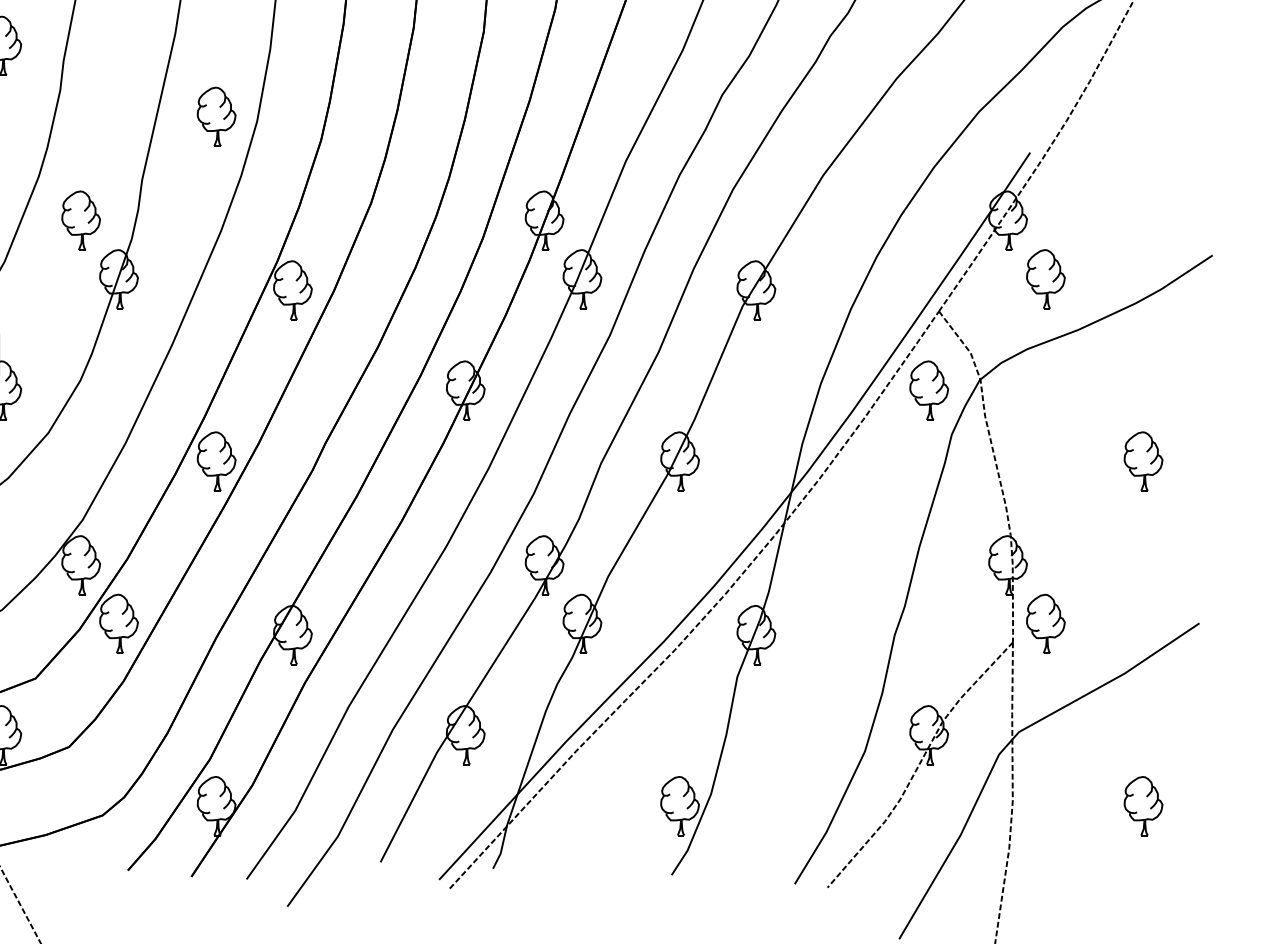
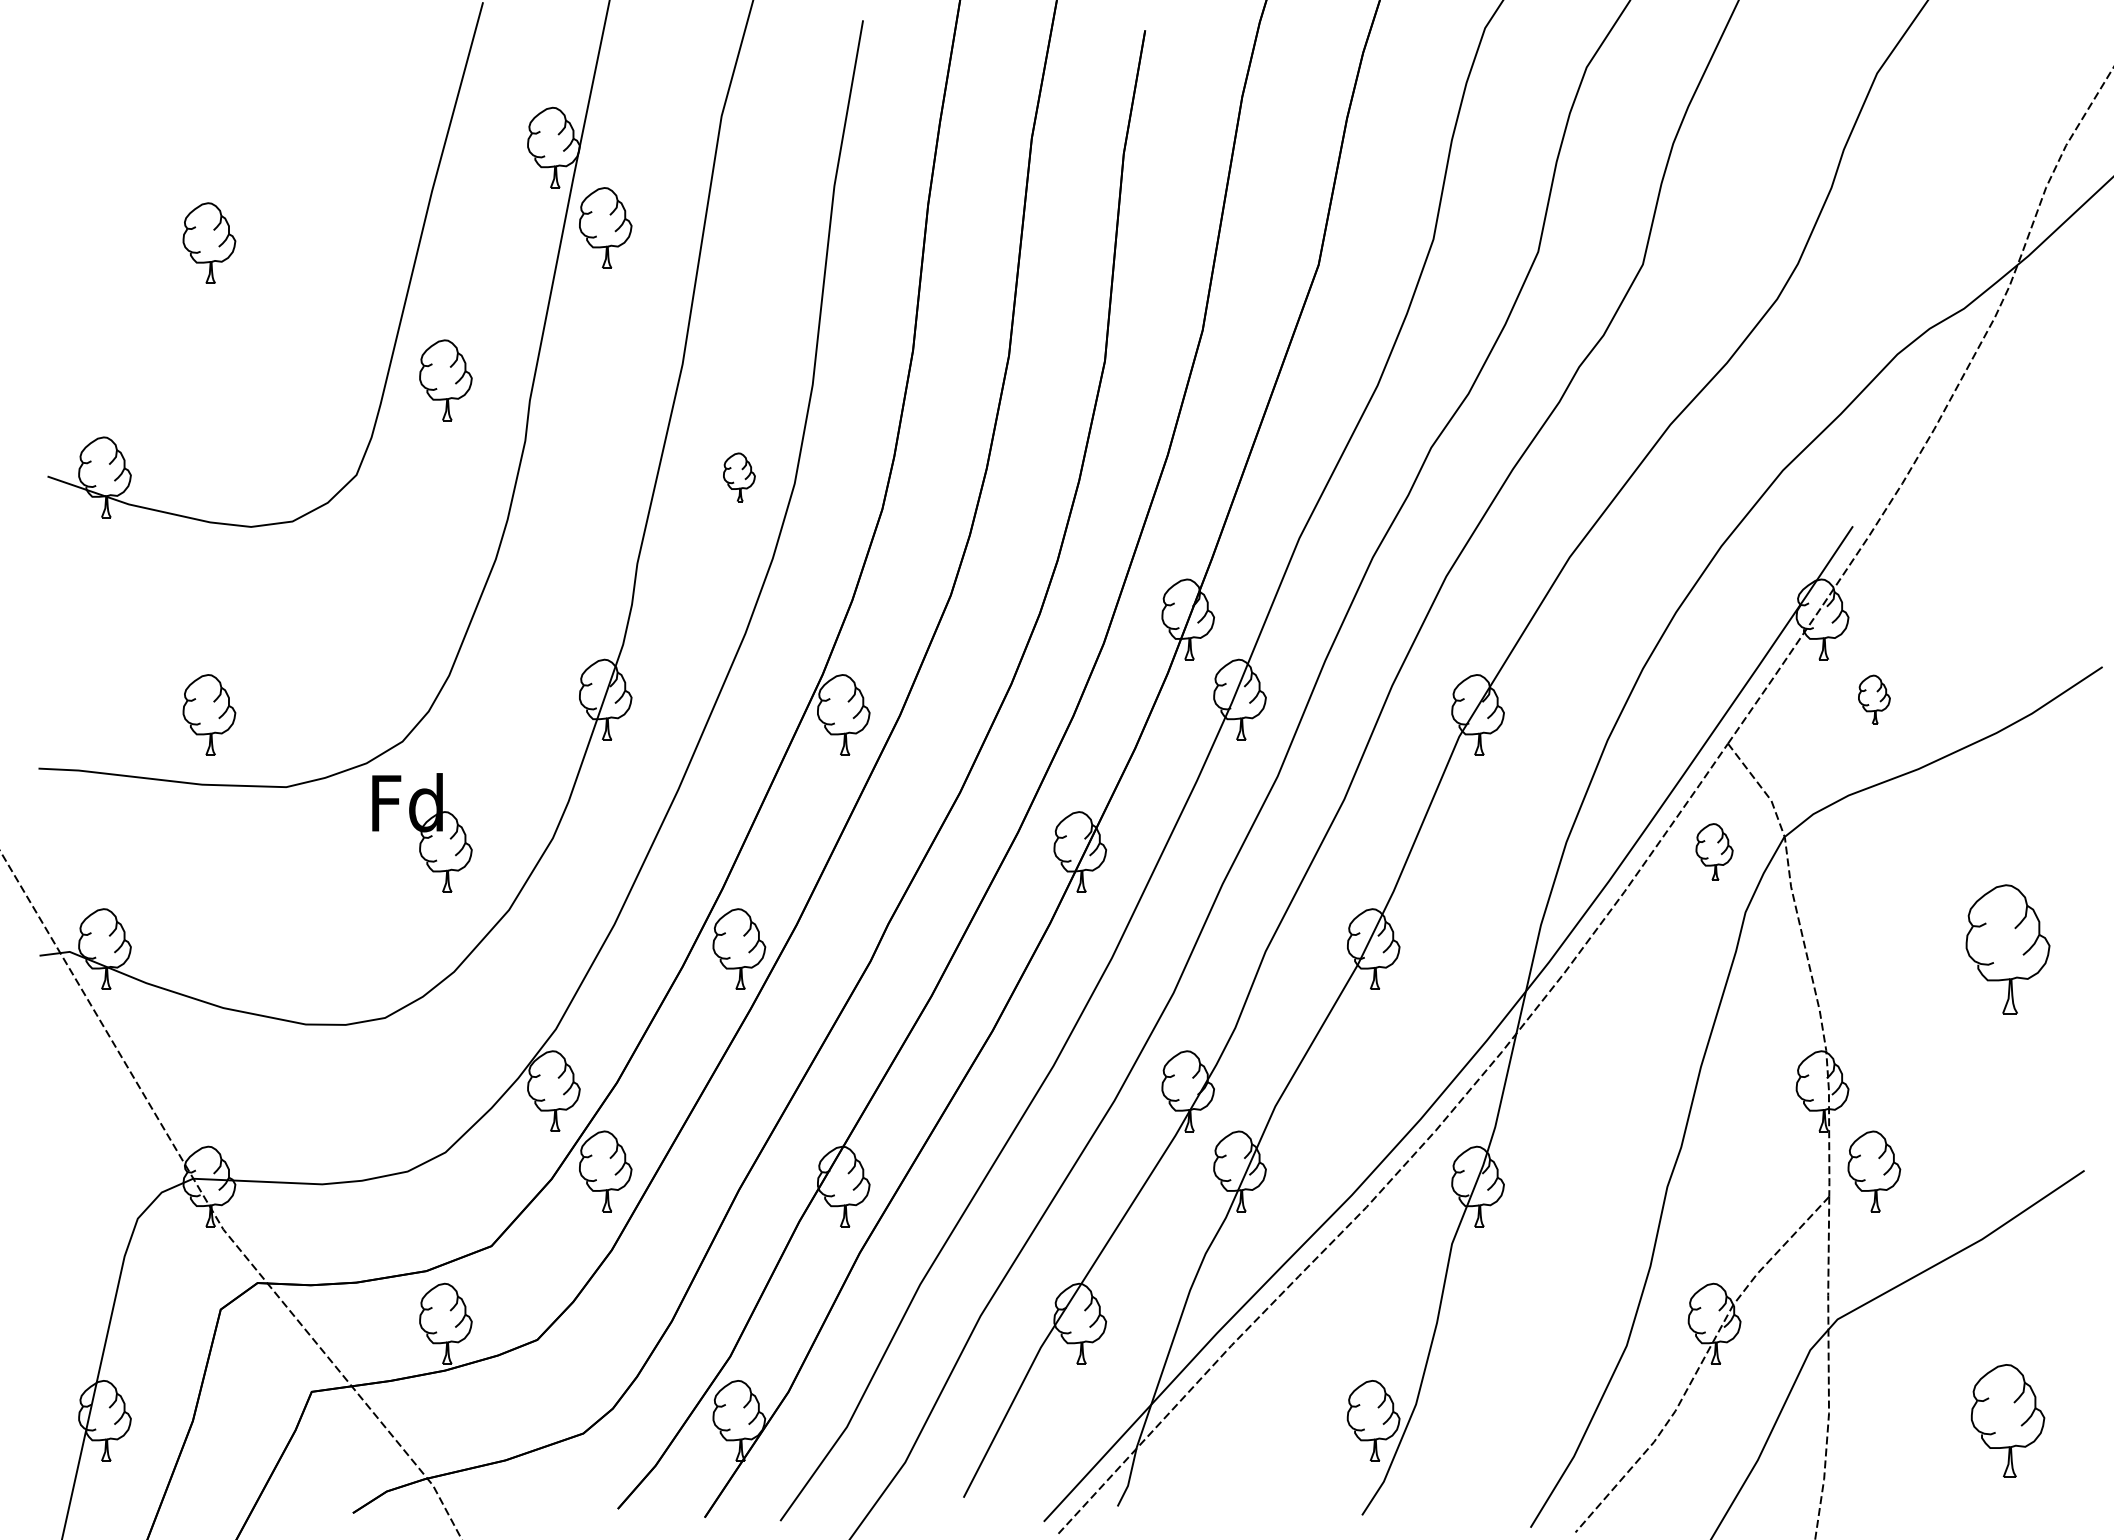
part: (216, 116) -> (739, 477), size x0.6
part: (80, 220) -> (553, 619), removed
part: (1046, 279) -> (1874, 699), size x0.6
part: (929, 390) -> (1714, 851), size x0.7
part: (1143, 461) -> (2007, 948), size x1.6
part: (1143, 805) -> (2007, 1420), size x1.4

